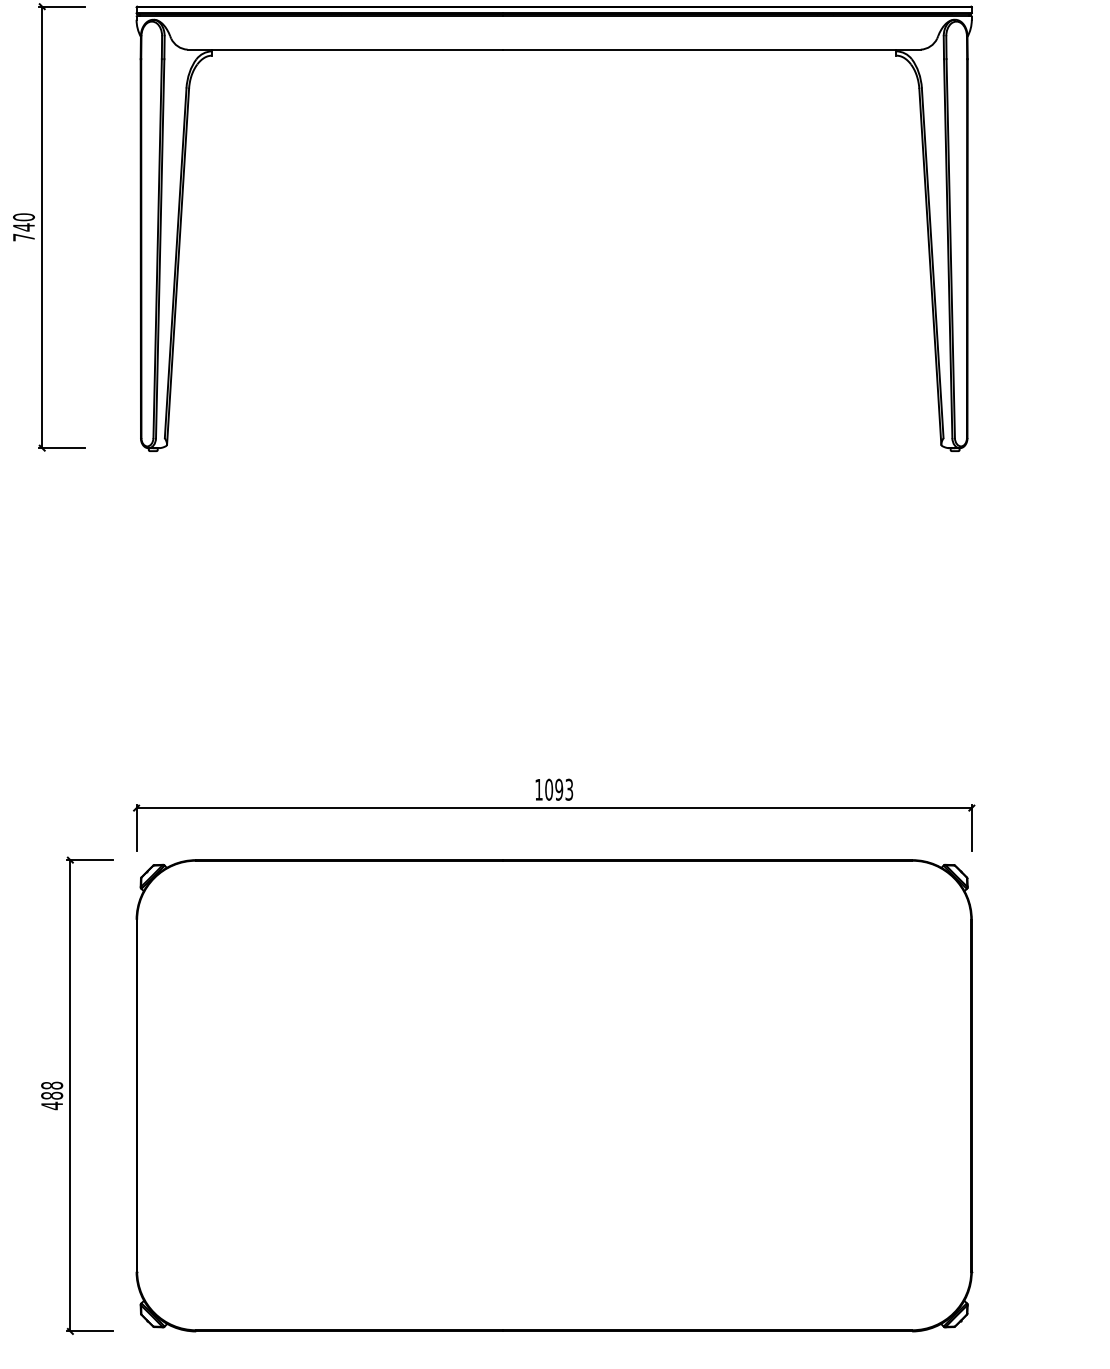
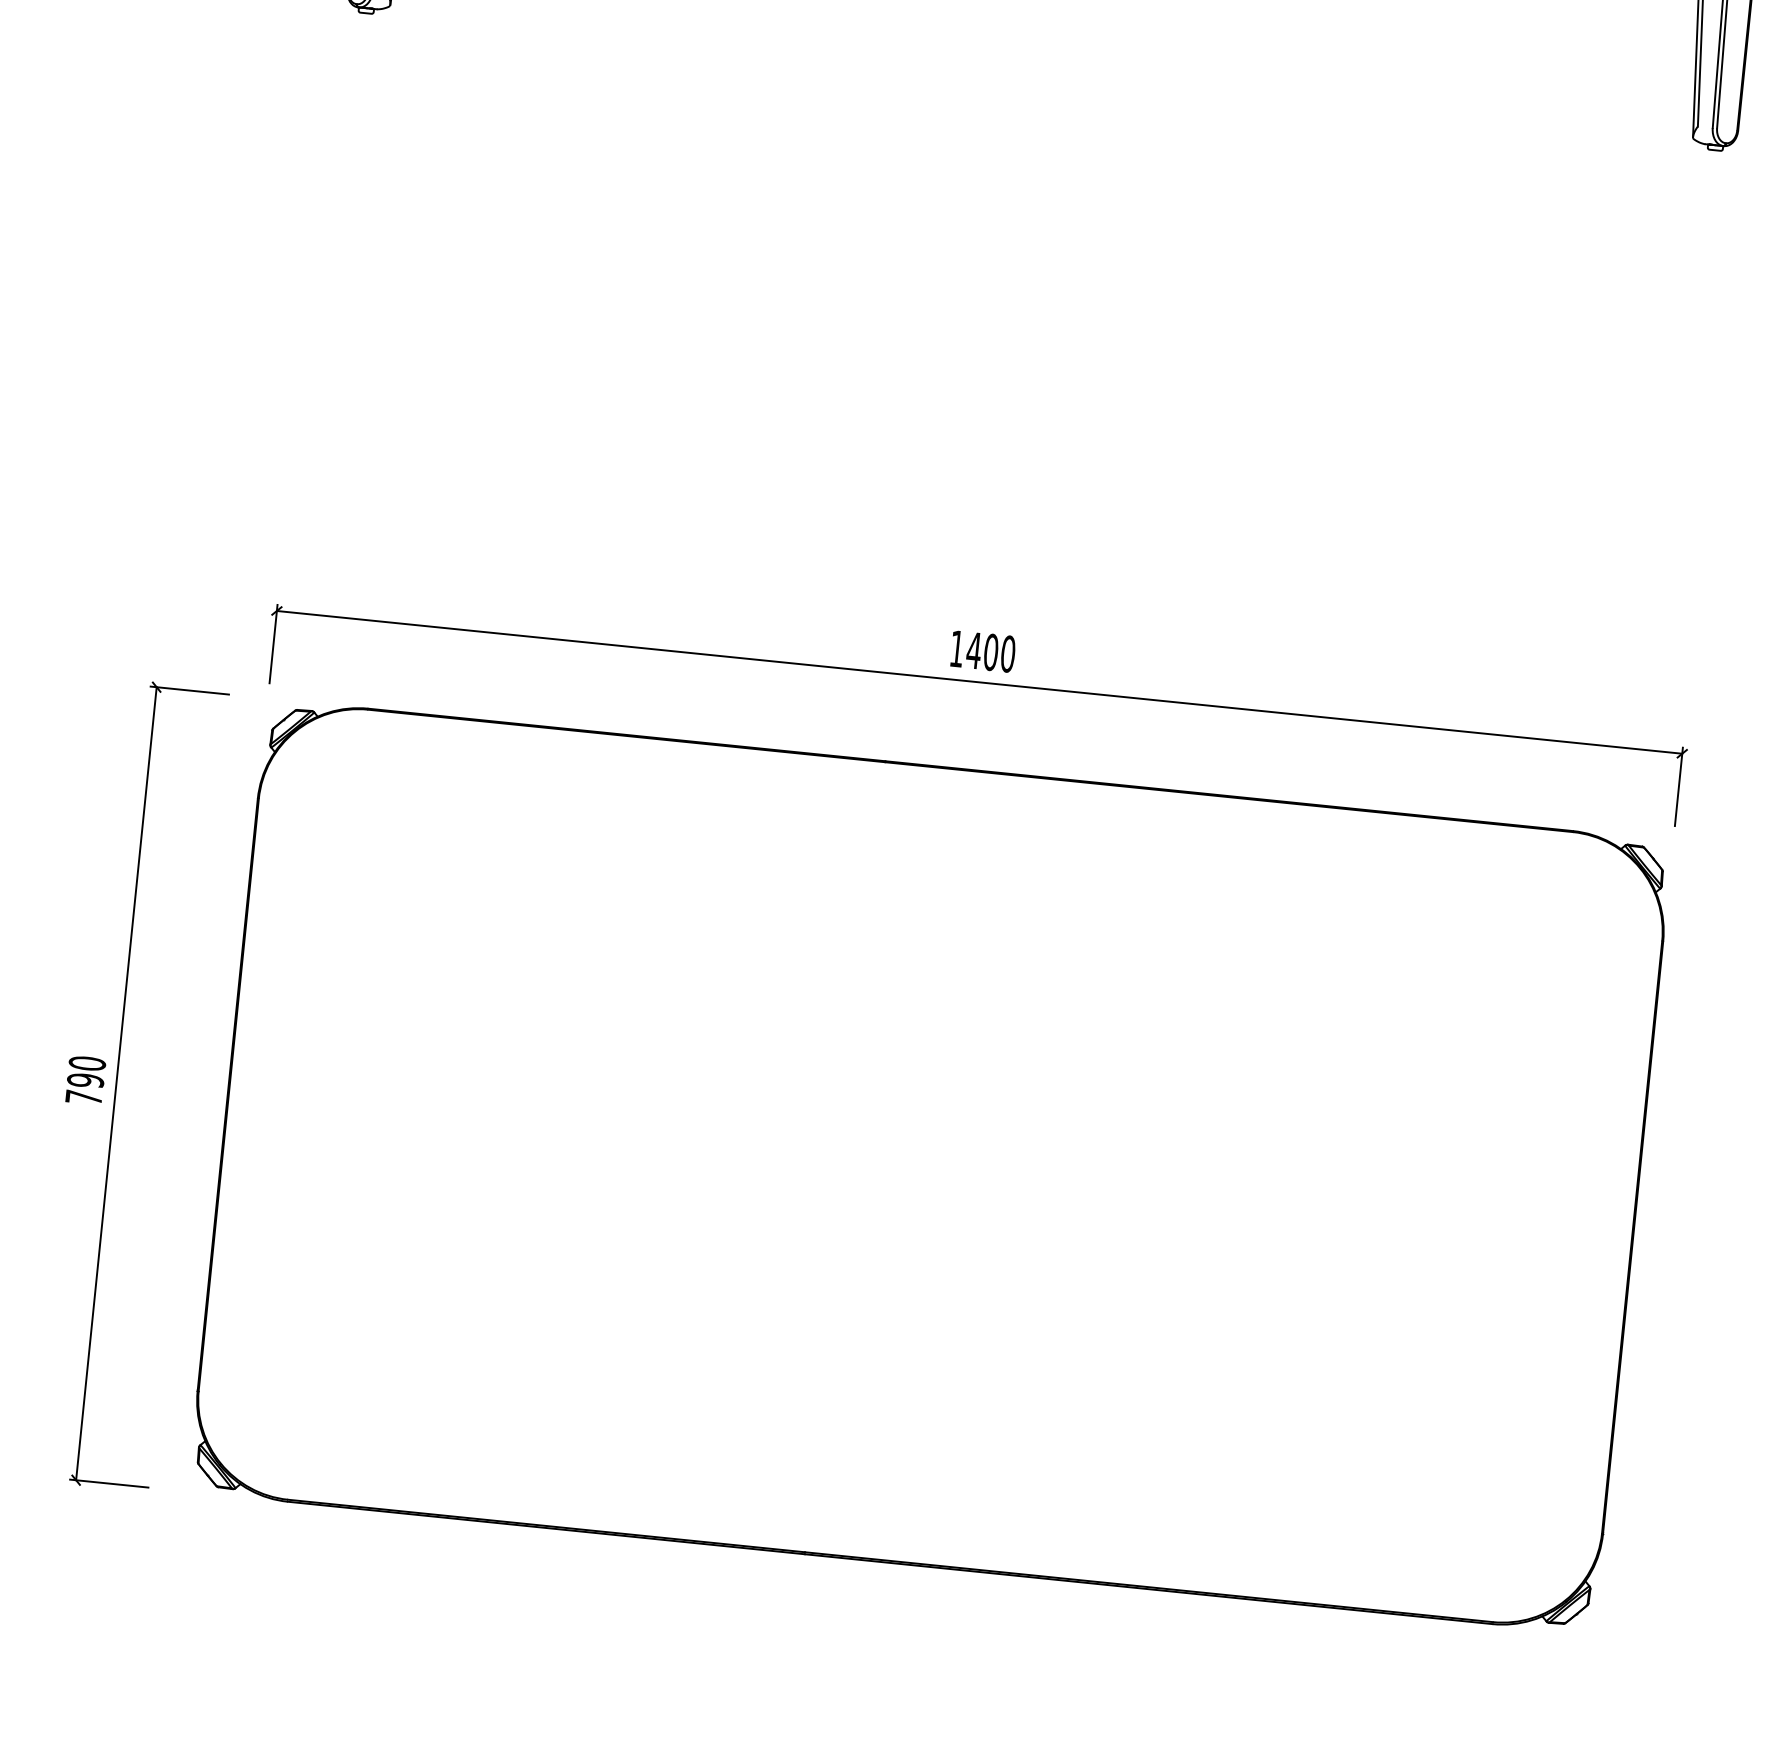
text: (558, 789) -> (990, 651), 1093 -> 1400
text: (52, 1095) -> (86, 1080), 488 -> 790

